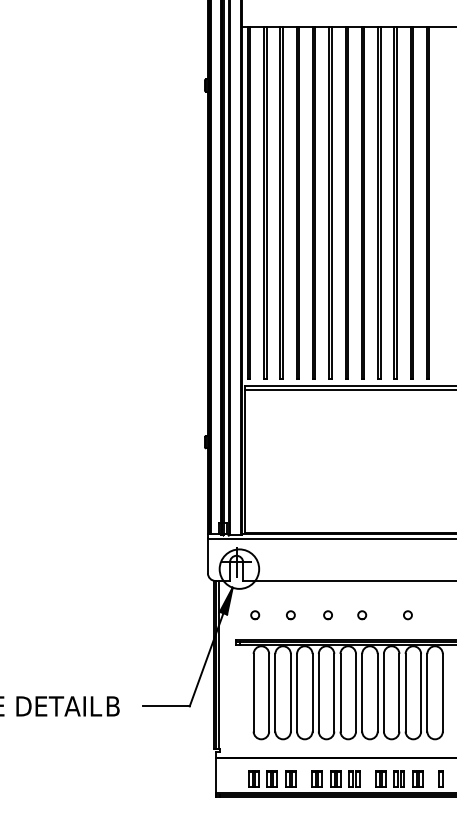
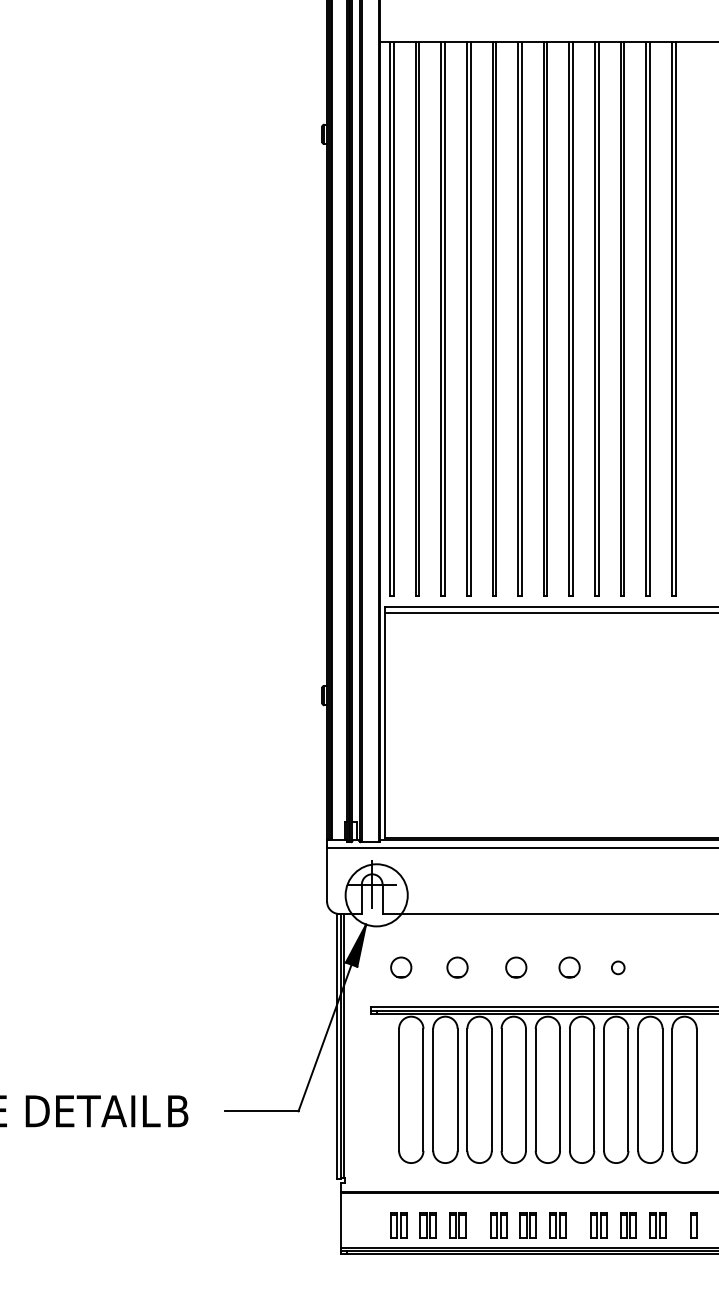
part: (255, 615) -> (401, 968), size x1.6
part: (290, 615) -> (457, 968), size x1.6
part: (327, 615) -> (515, 968), size x1.6
part: (362, 615) -> (570, 968), size x1.6
circle: (407, 615) -> (617, 968), moved

